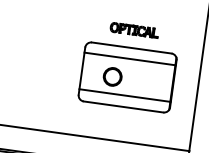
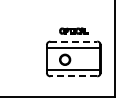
line: (132, 48) -> (74, 41), solid -> dashed
line: (123, 107) -> (73, 76), solid -> dashed

